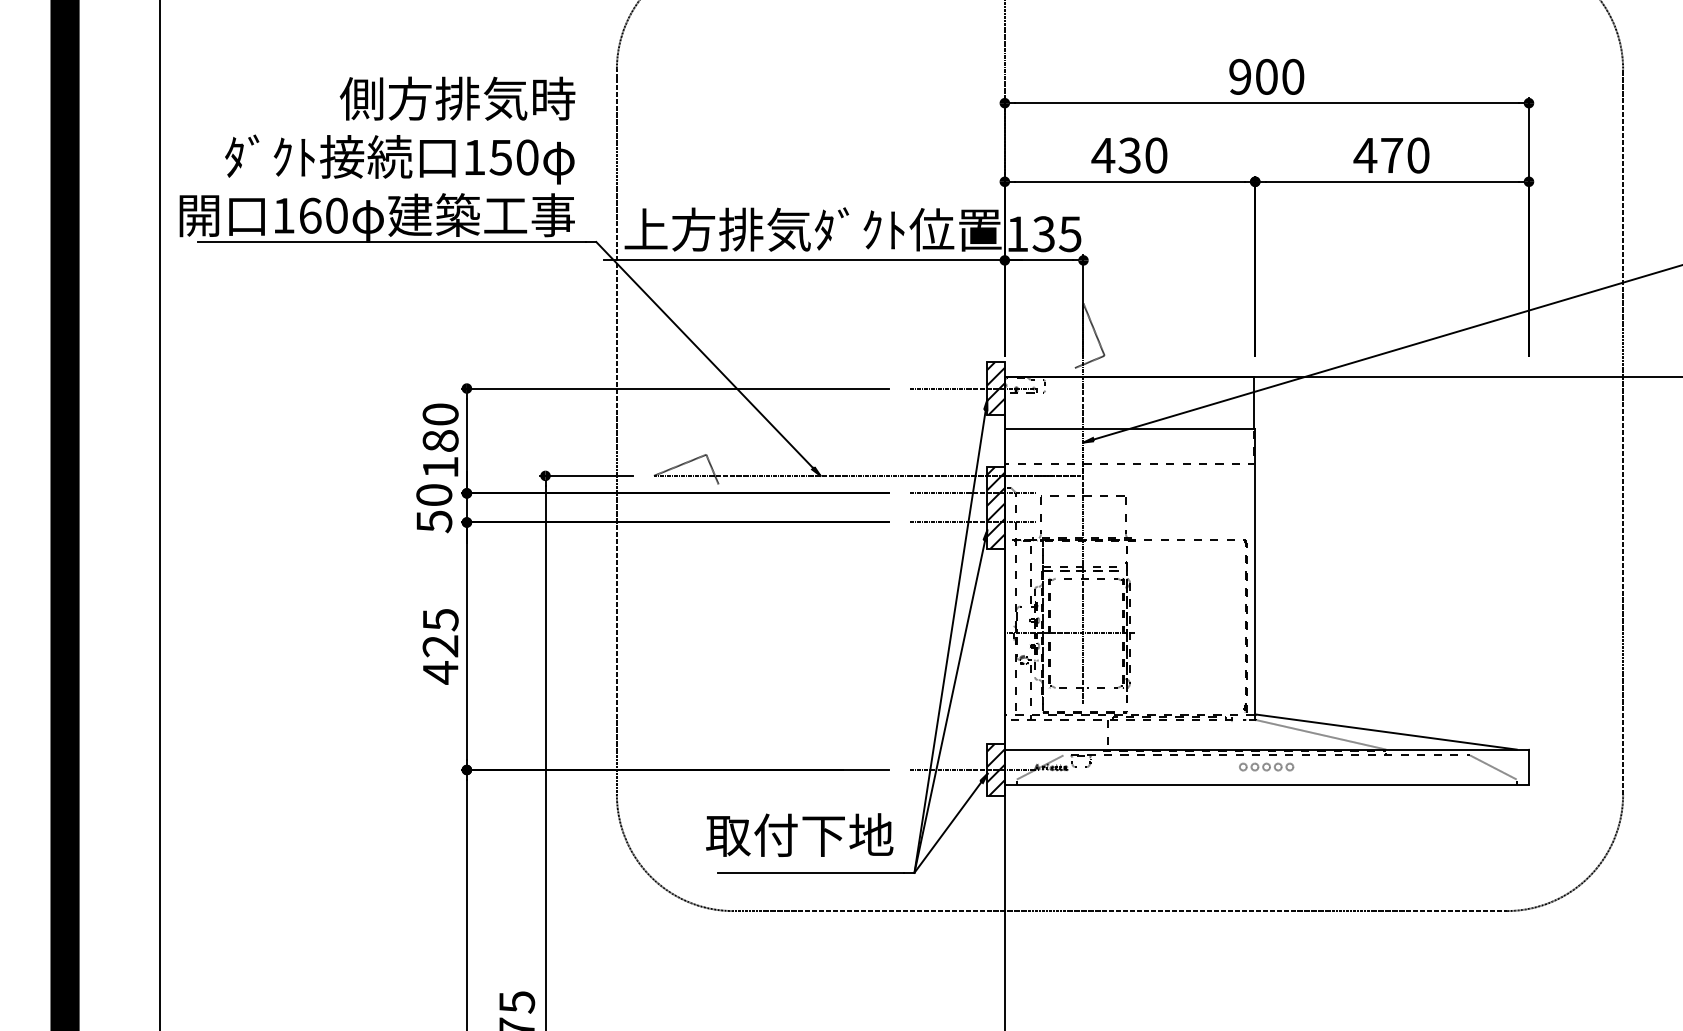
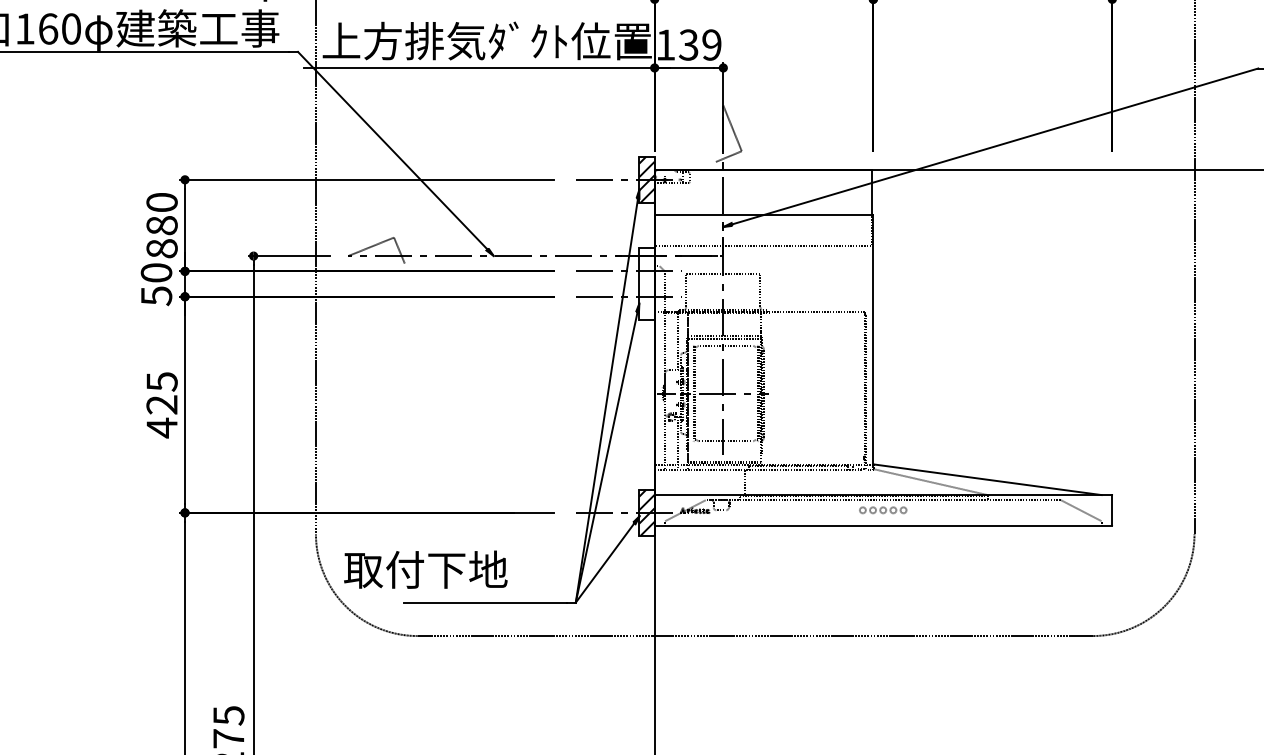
text: (1069, 234) -> (711, 45), 135 -> 139
text: (440, 467) -> (161, 248), 180 -> 880
hatch: (995, 507) -> (646, 283), removed
text: (799, 834) -> (425, 569), moved

